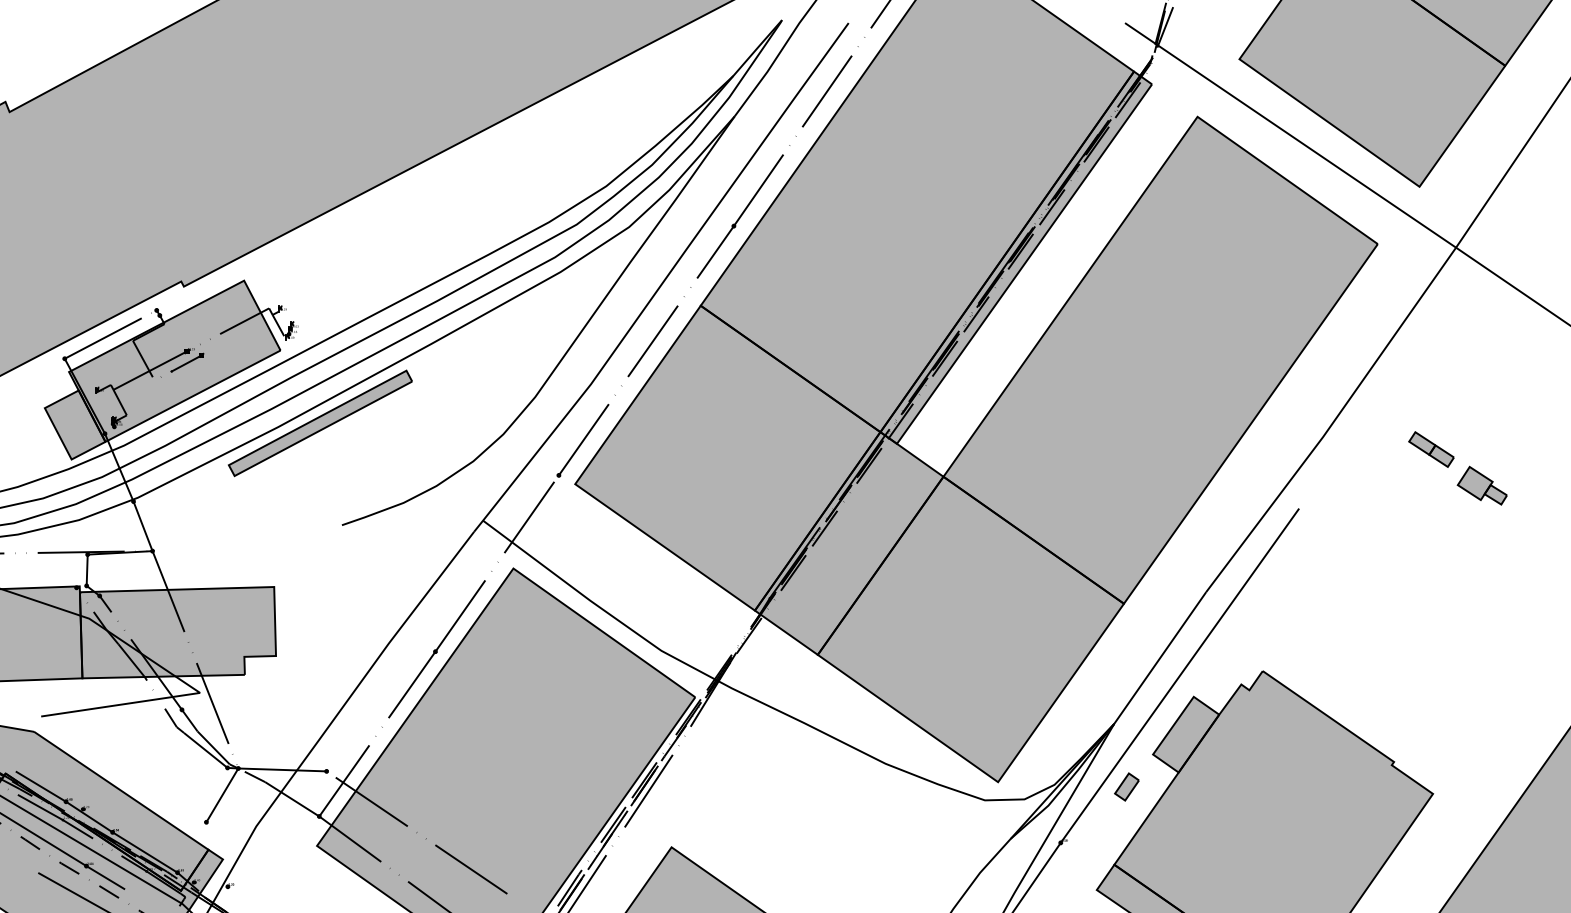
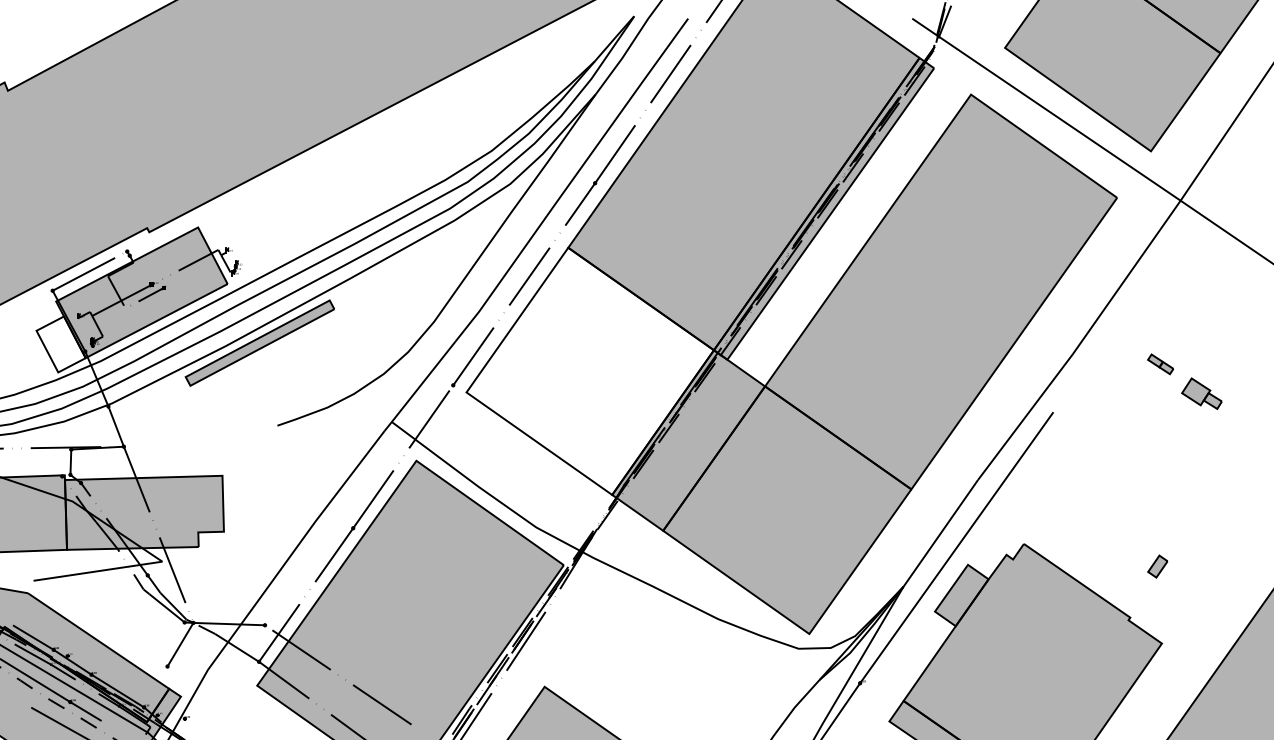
fill: (74, 424) -> (60, 344), removed
part: (1431, 449) -> (1160, 364), size x0.7
fill: (727, 457) -> (589, 370), removed
part: (1126, 786) -> (1157, 566), moved

